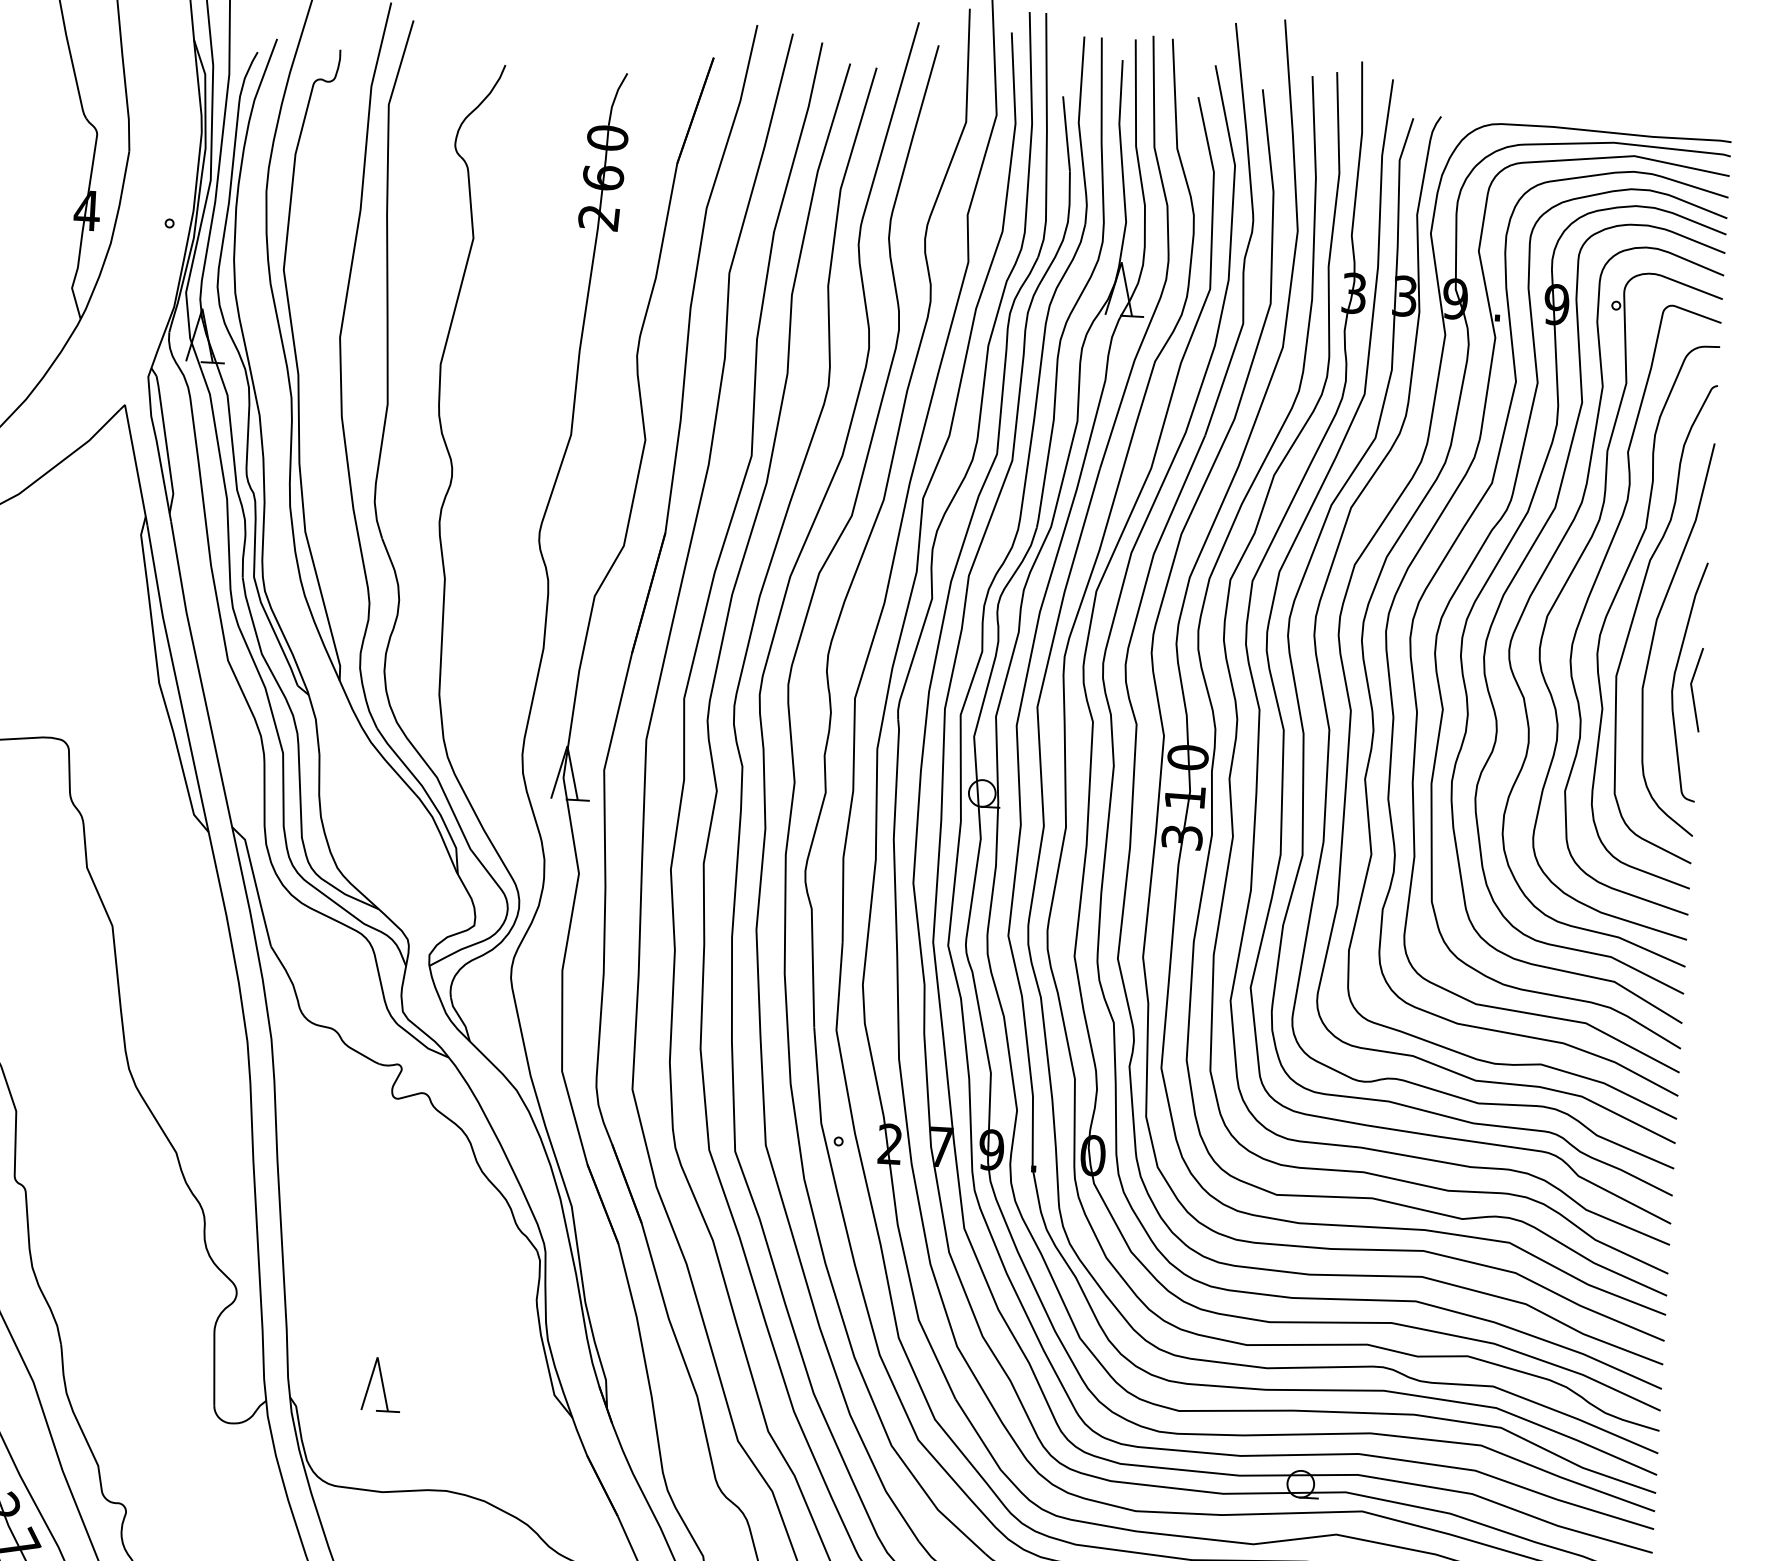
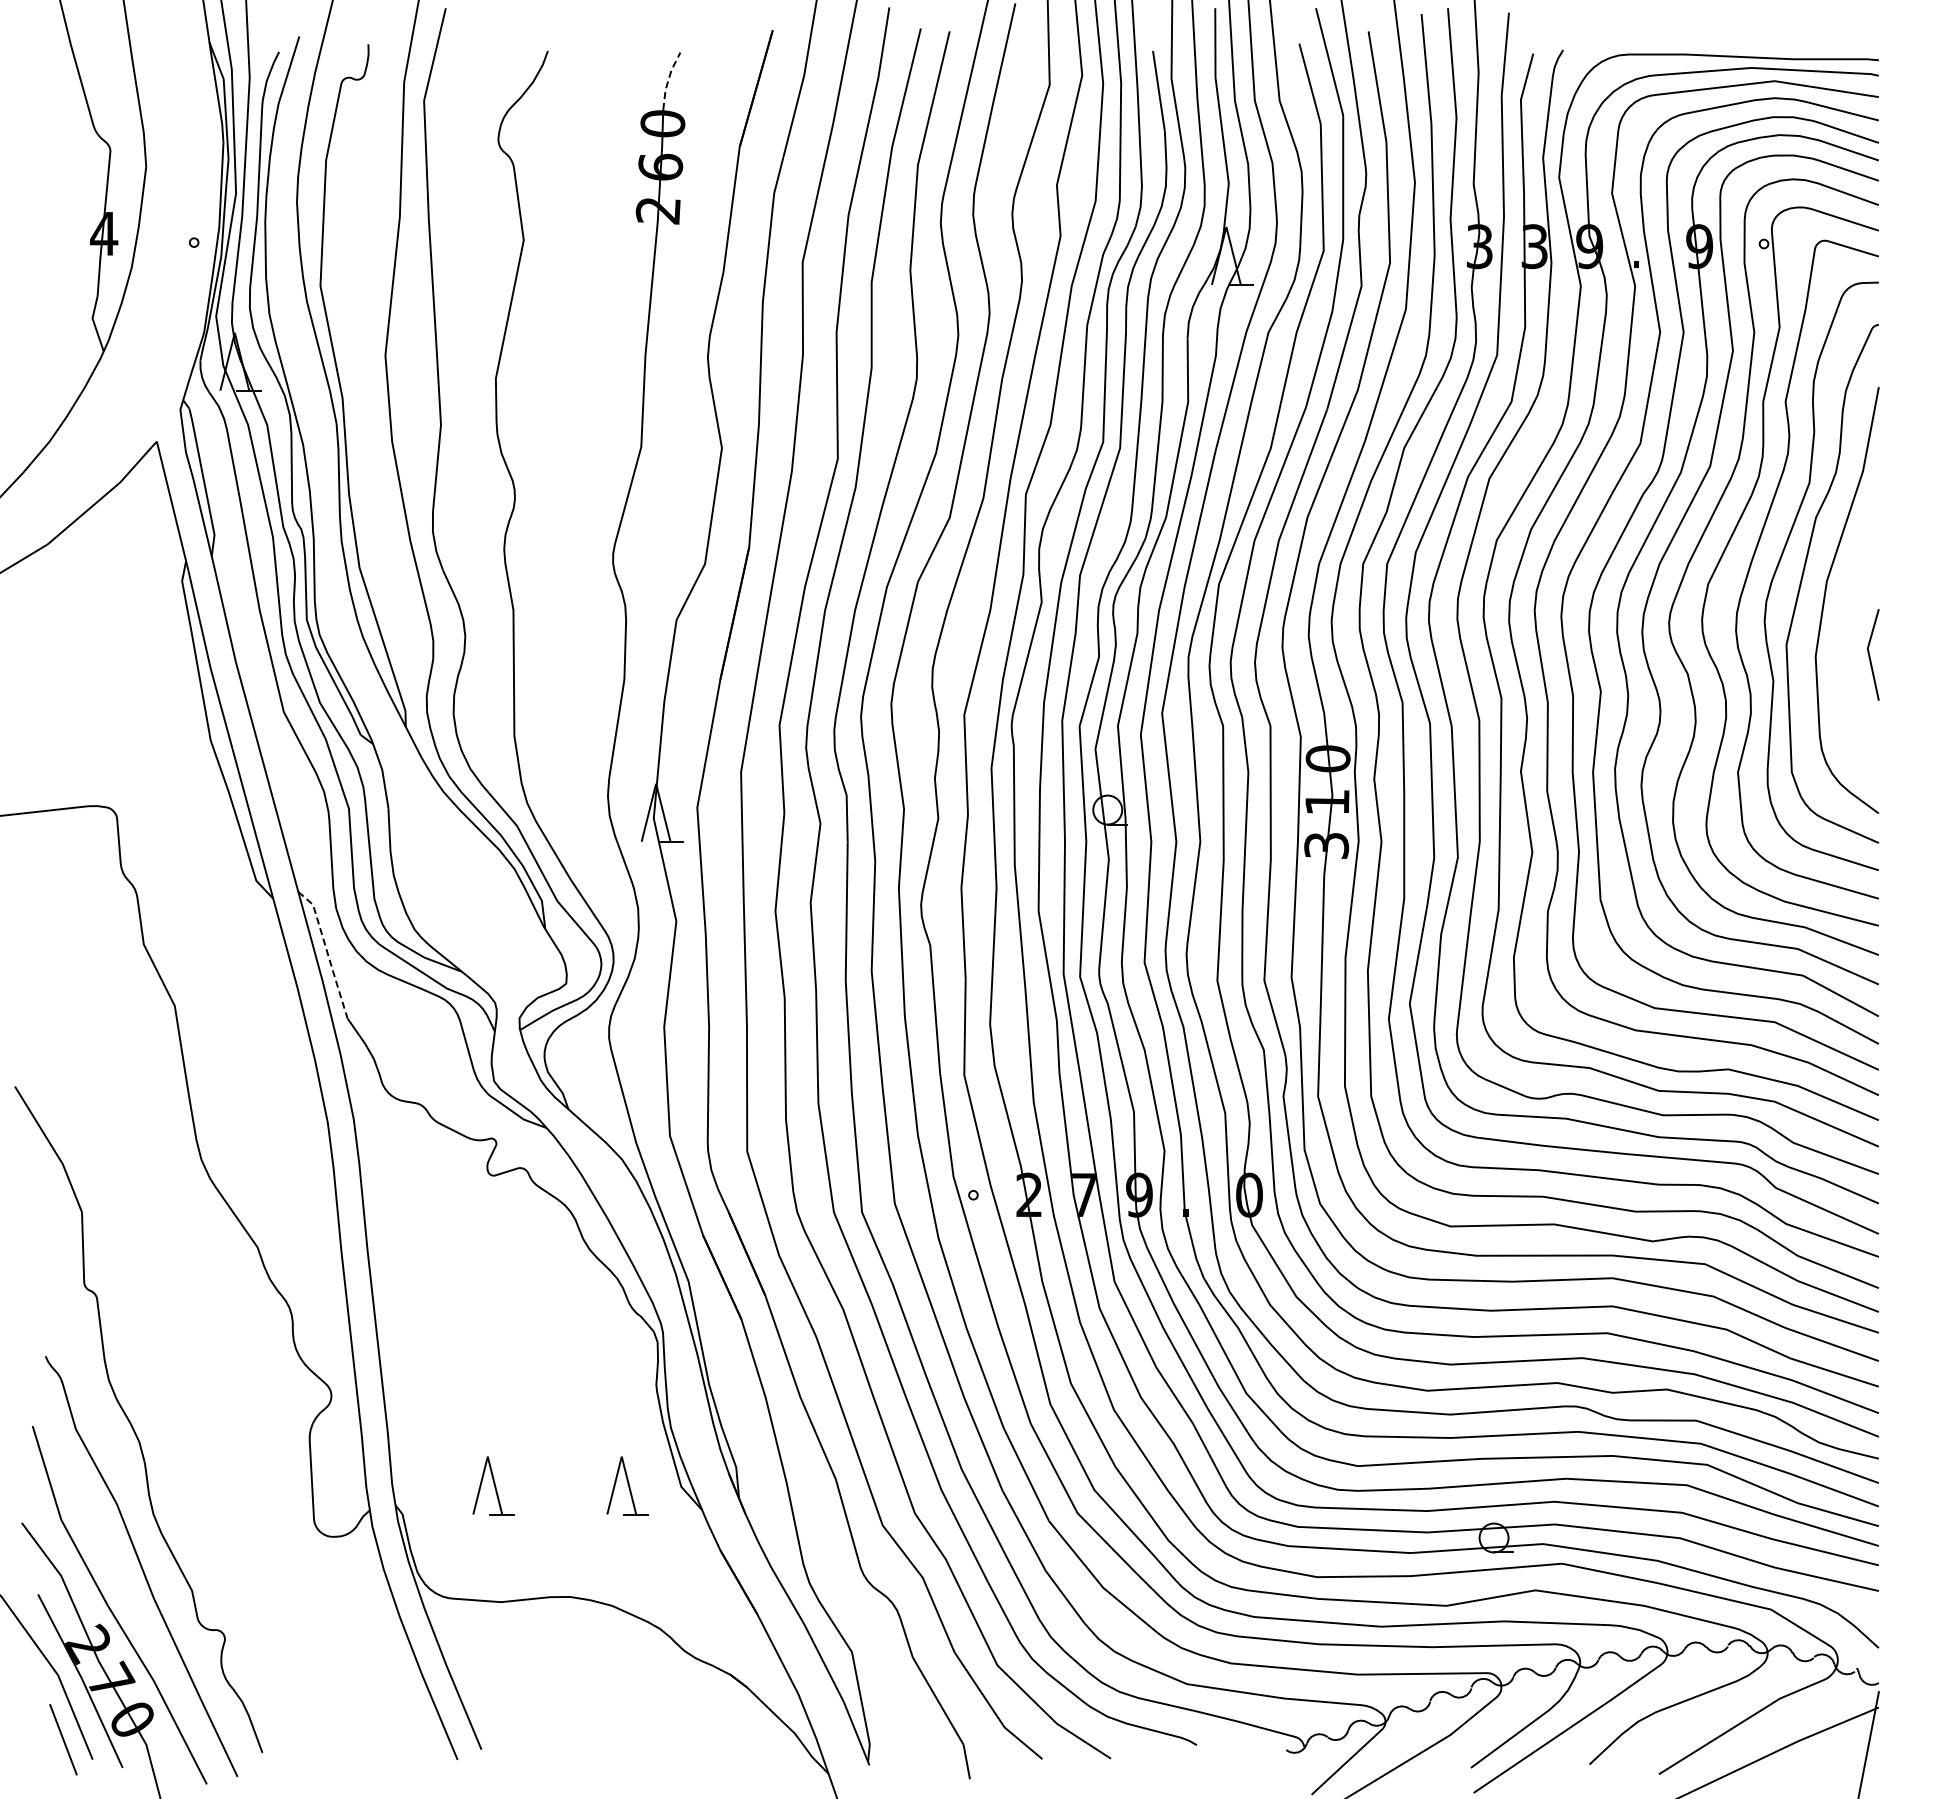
line: (615, 97) -> (668, 79), solid -> dashed
curve: (1675, 677) -> (1850, 642), removed
line: (255, 884) -> (327, 952), solid -> dashed
part: (504, 1391) -> (627, 1485), added

